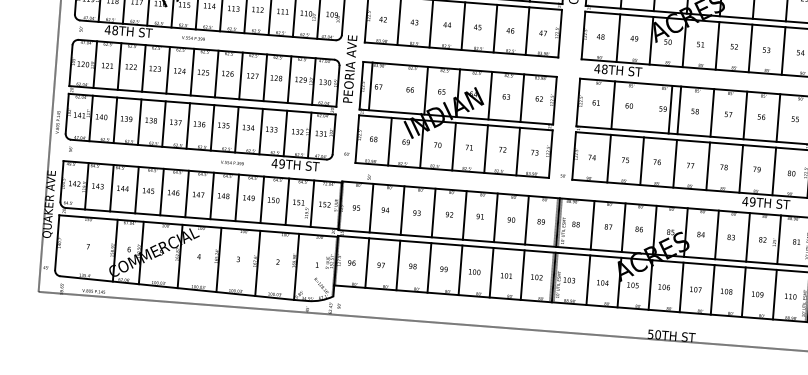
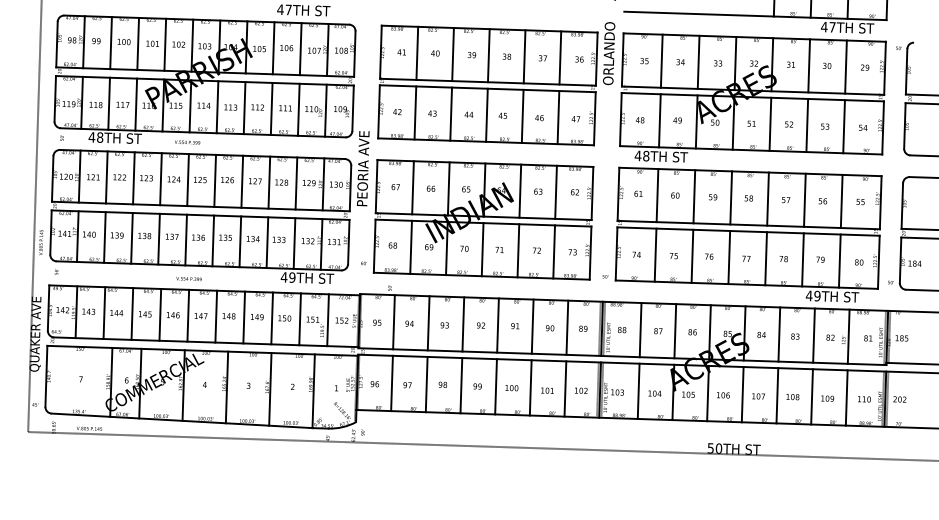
line: (370, 86) -> (412, 187), moved
line: (670, 109) -> (694, 196), moved
text: (231, 163) -> (188, 279), moved

